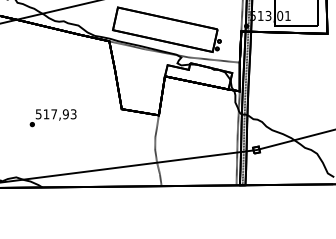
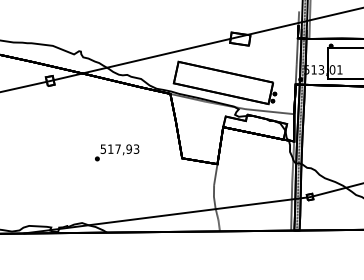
text: (53, 117) -> (117, 152), moved

